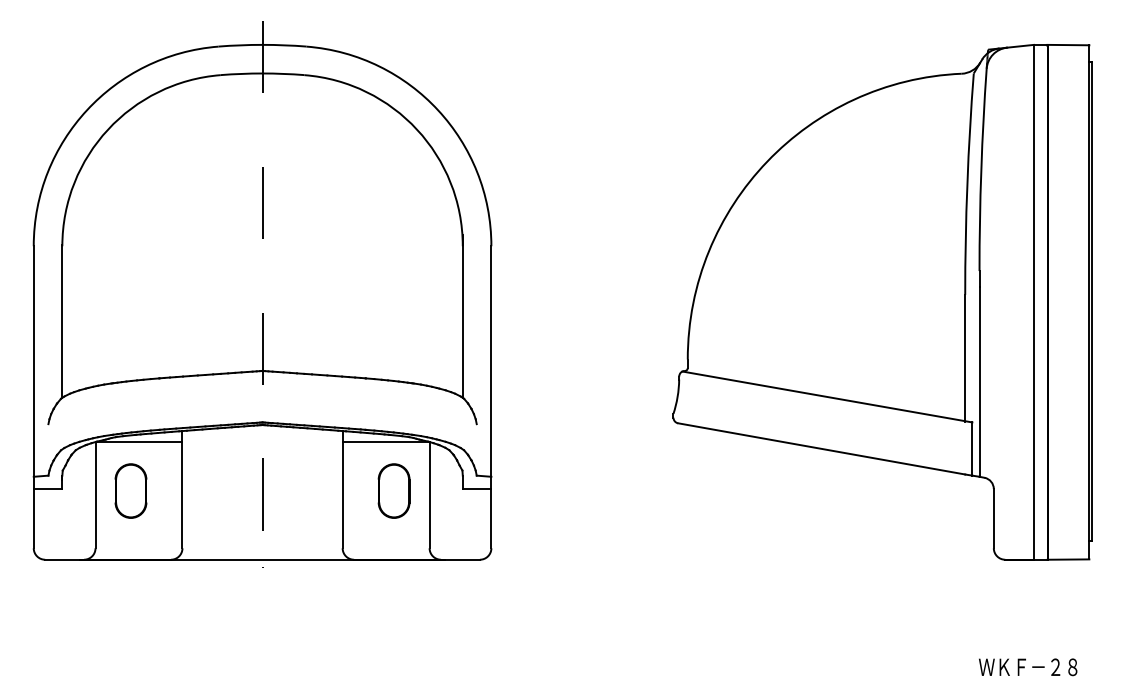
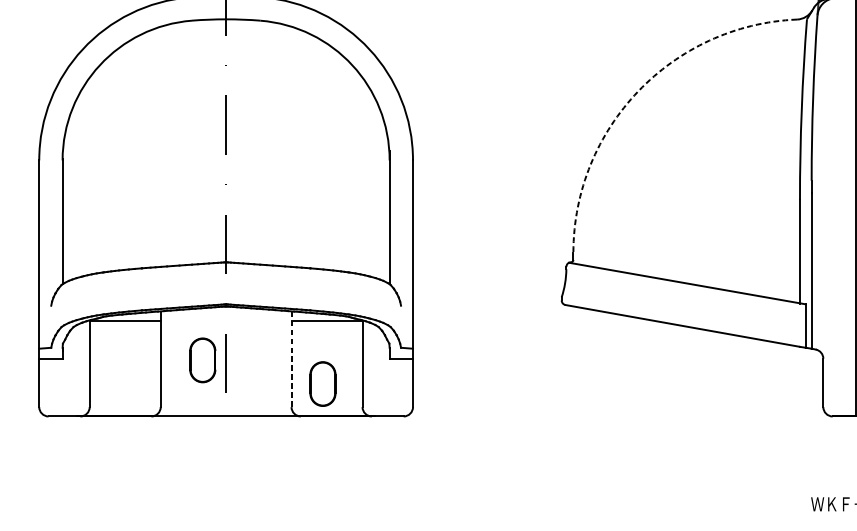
arc: (767, 161) -> (638, 91), solid -> dashed
line: (342, 489) -> (291, 359), solid -> dashed
part: (130, 490) -> (202, 359), moved
part: (393, 490) -> (322, 383), moved

